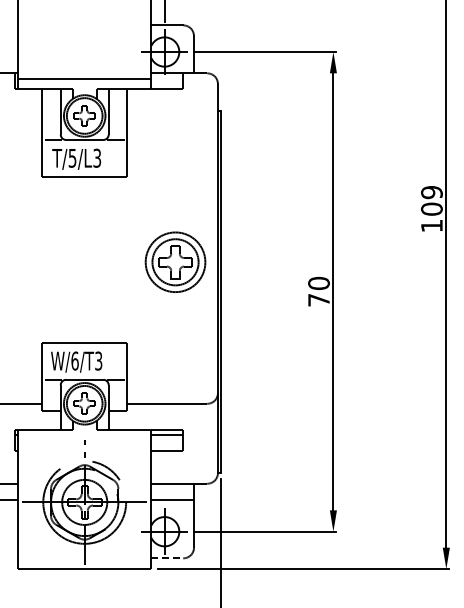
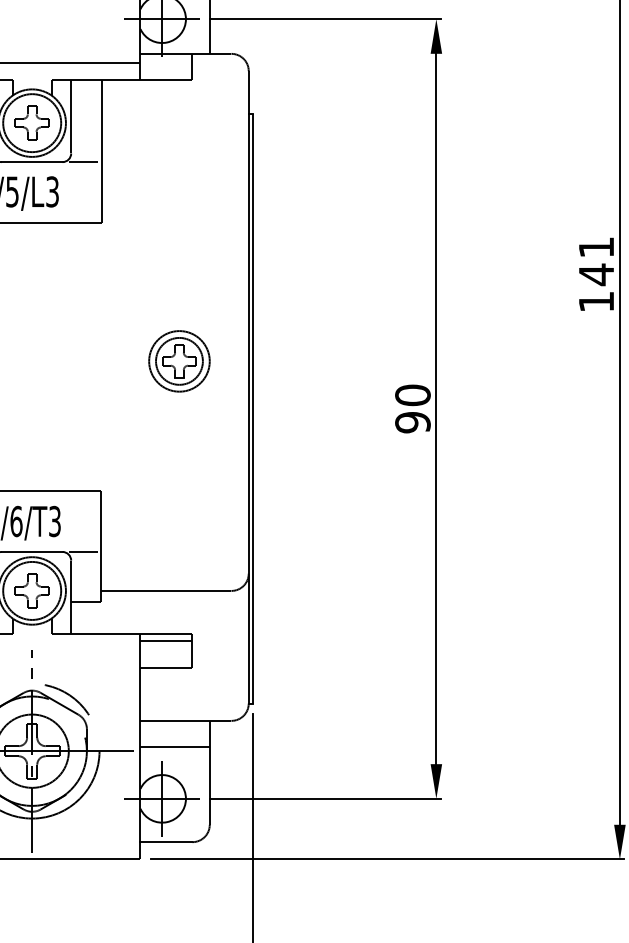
text: (431, 201) -> (595, 262), 109 -> 141
part: (174, 262) -> (178, 361), size x0.62
text: (318, 299) -> (412, 421), 70 -> 90
line: (167, 558) -> (166, 842), dashed -> solid

